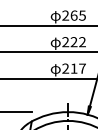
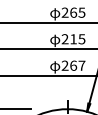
text: (77, 42) -> (76, 39), 222 -> 215
text: (73, 68) -> (72, 65), 217 -> 267

